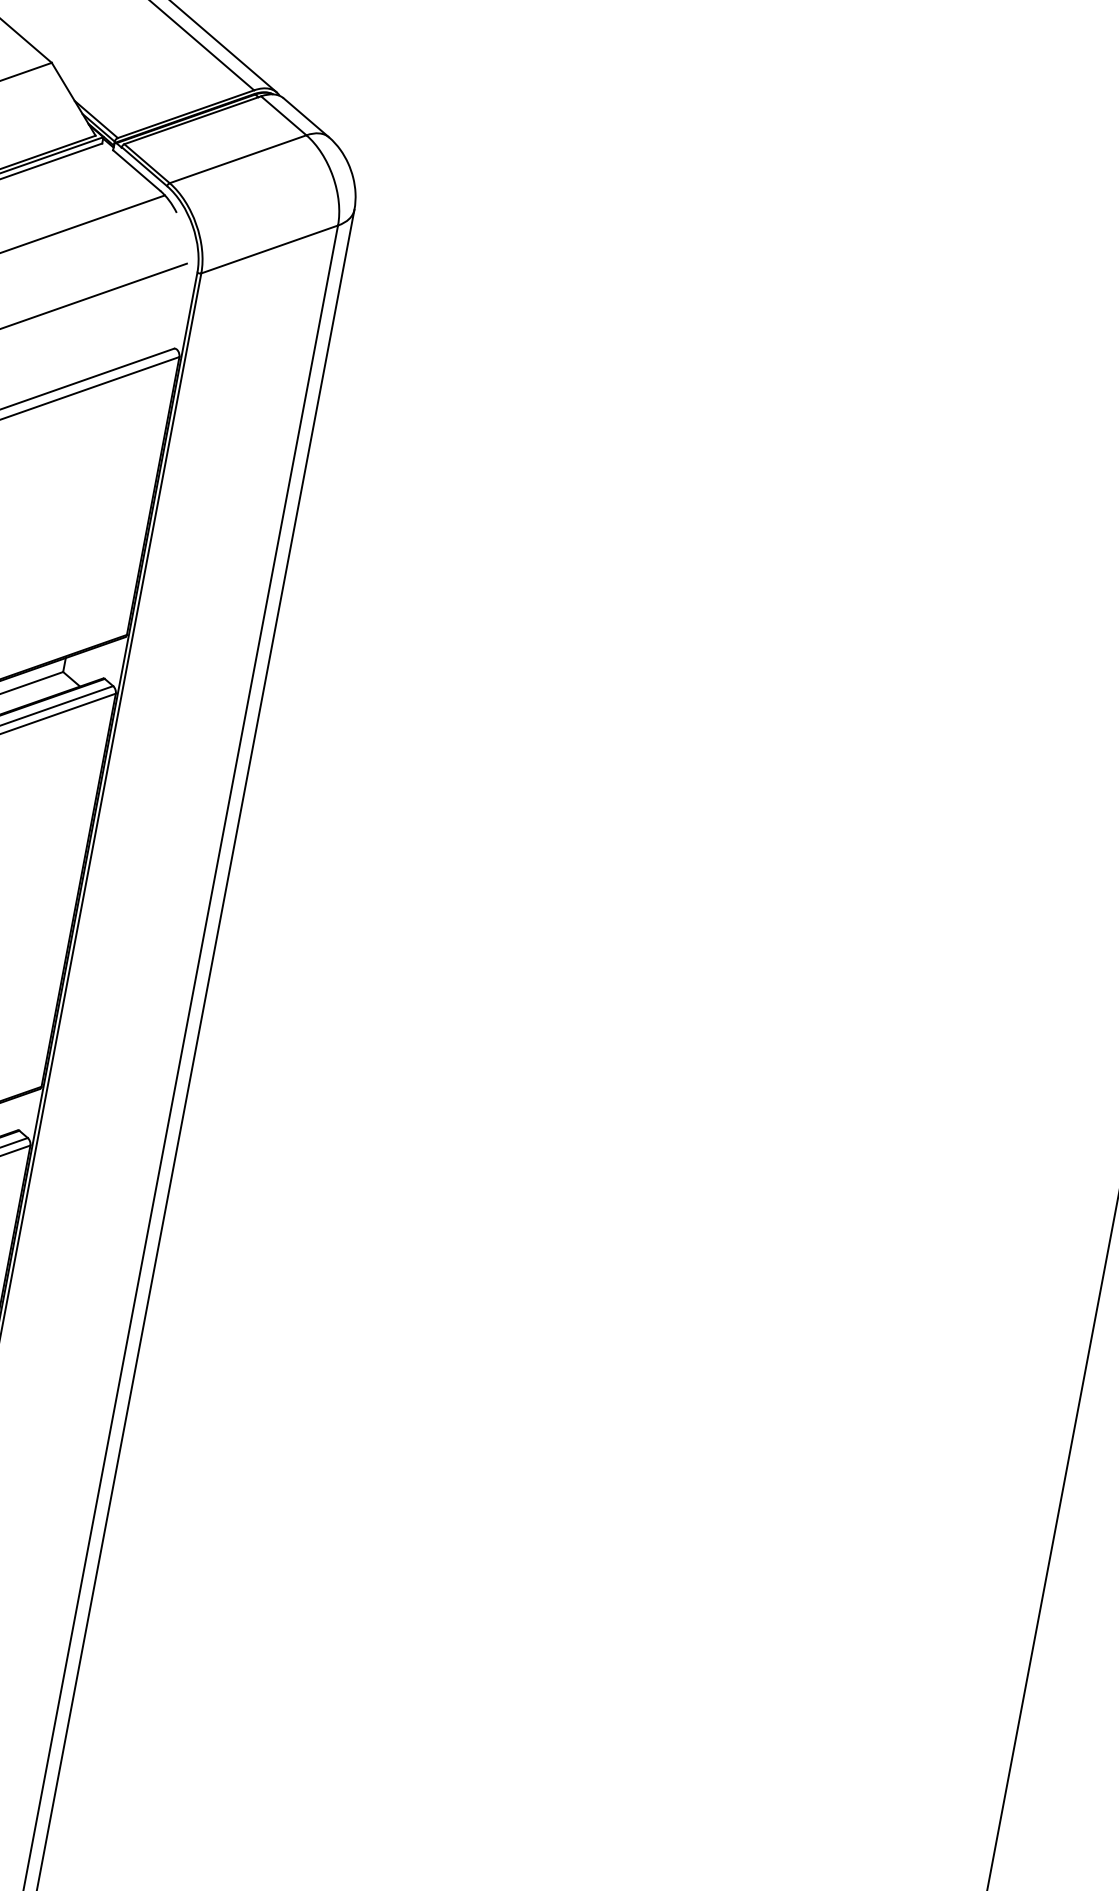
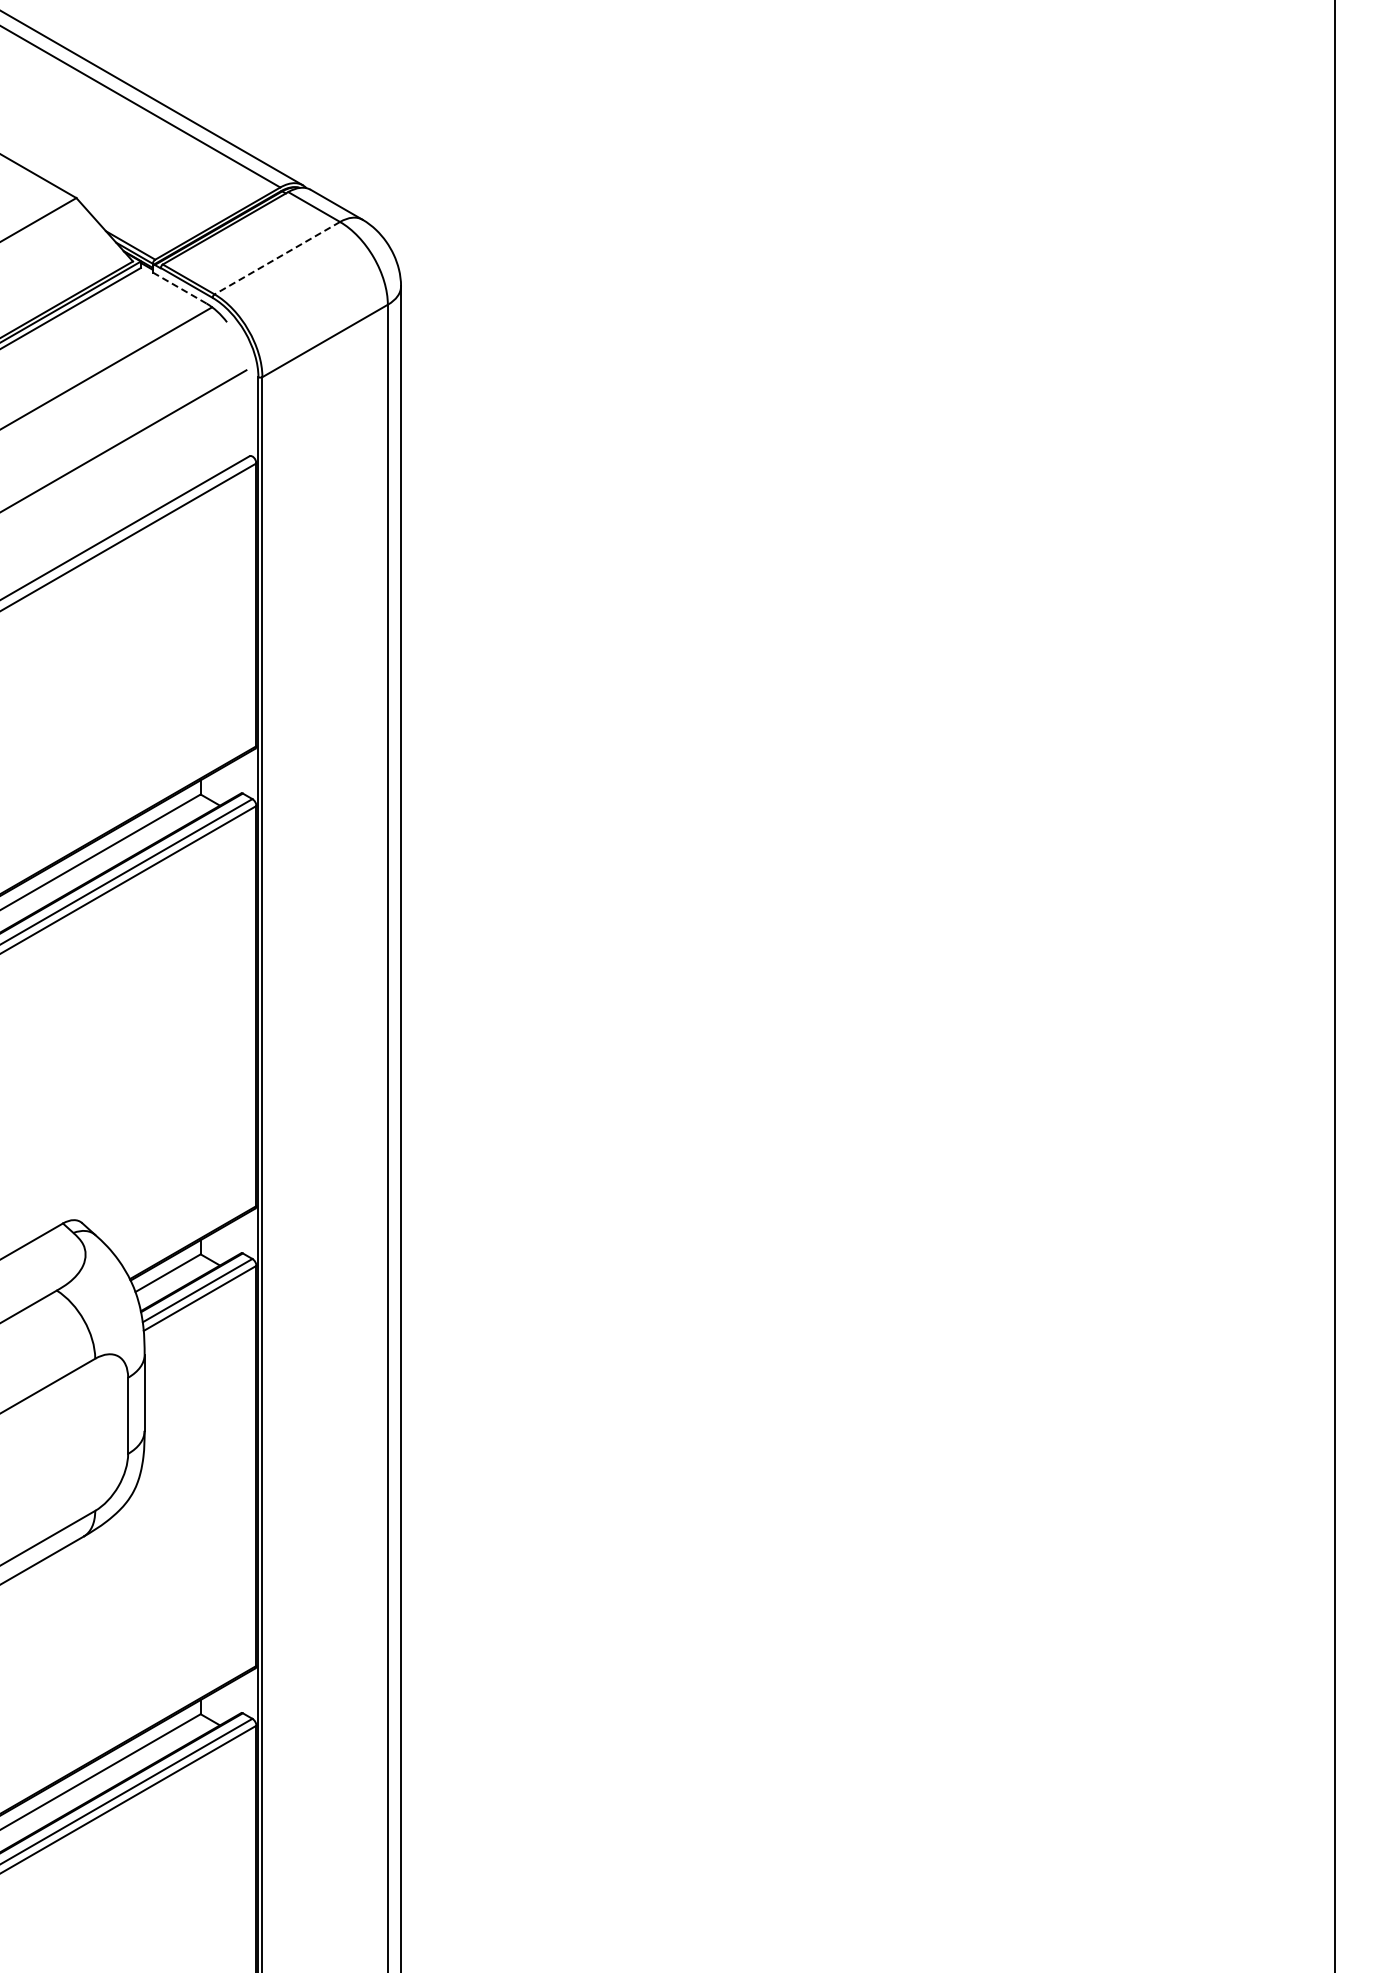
line: (237, 159) -> (276, 258), solid -> dashed
line: (137, 171) -> (180, 288), solid -> dashed

